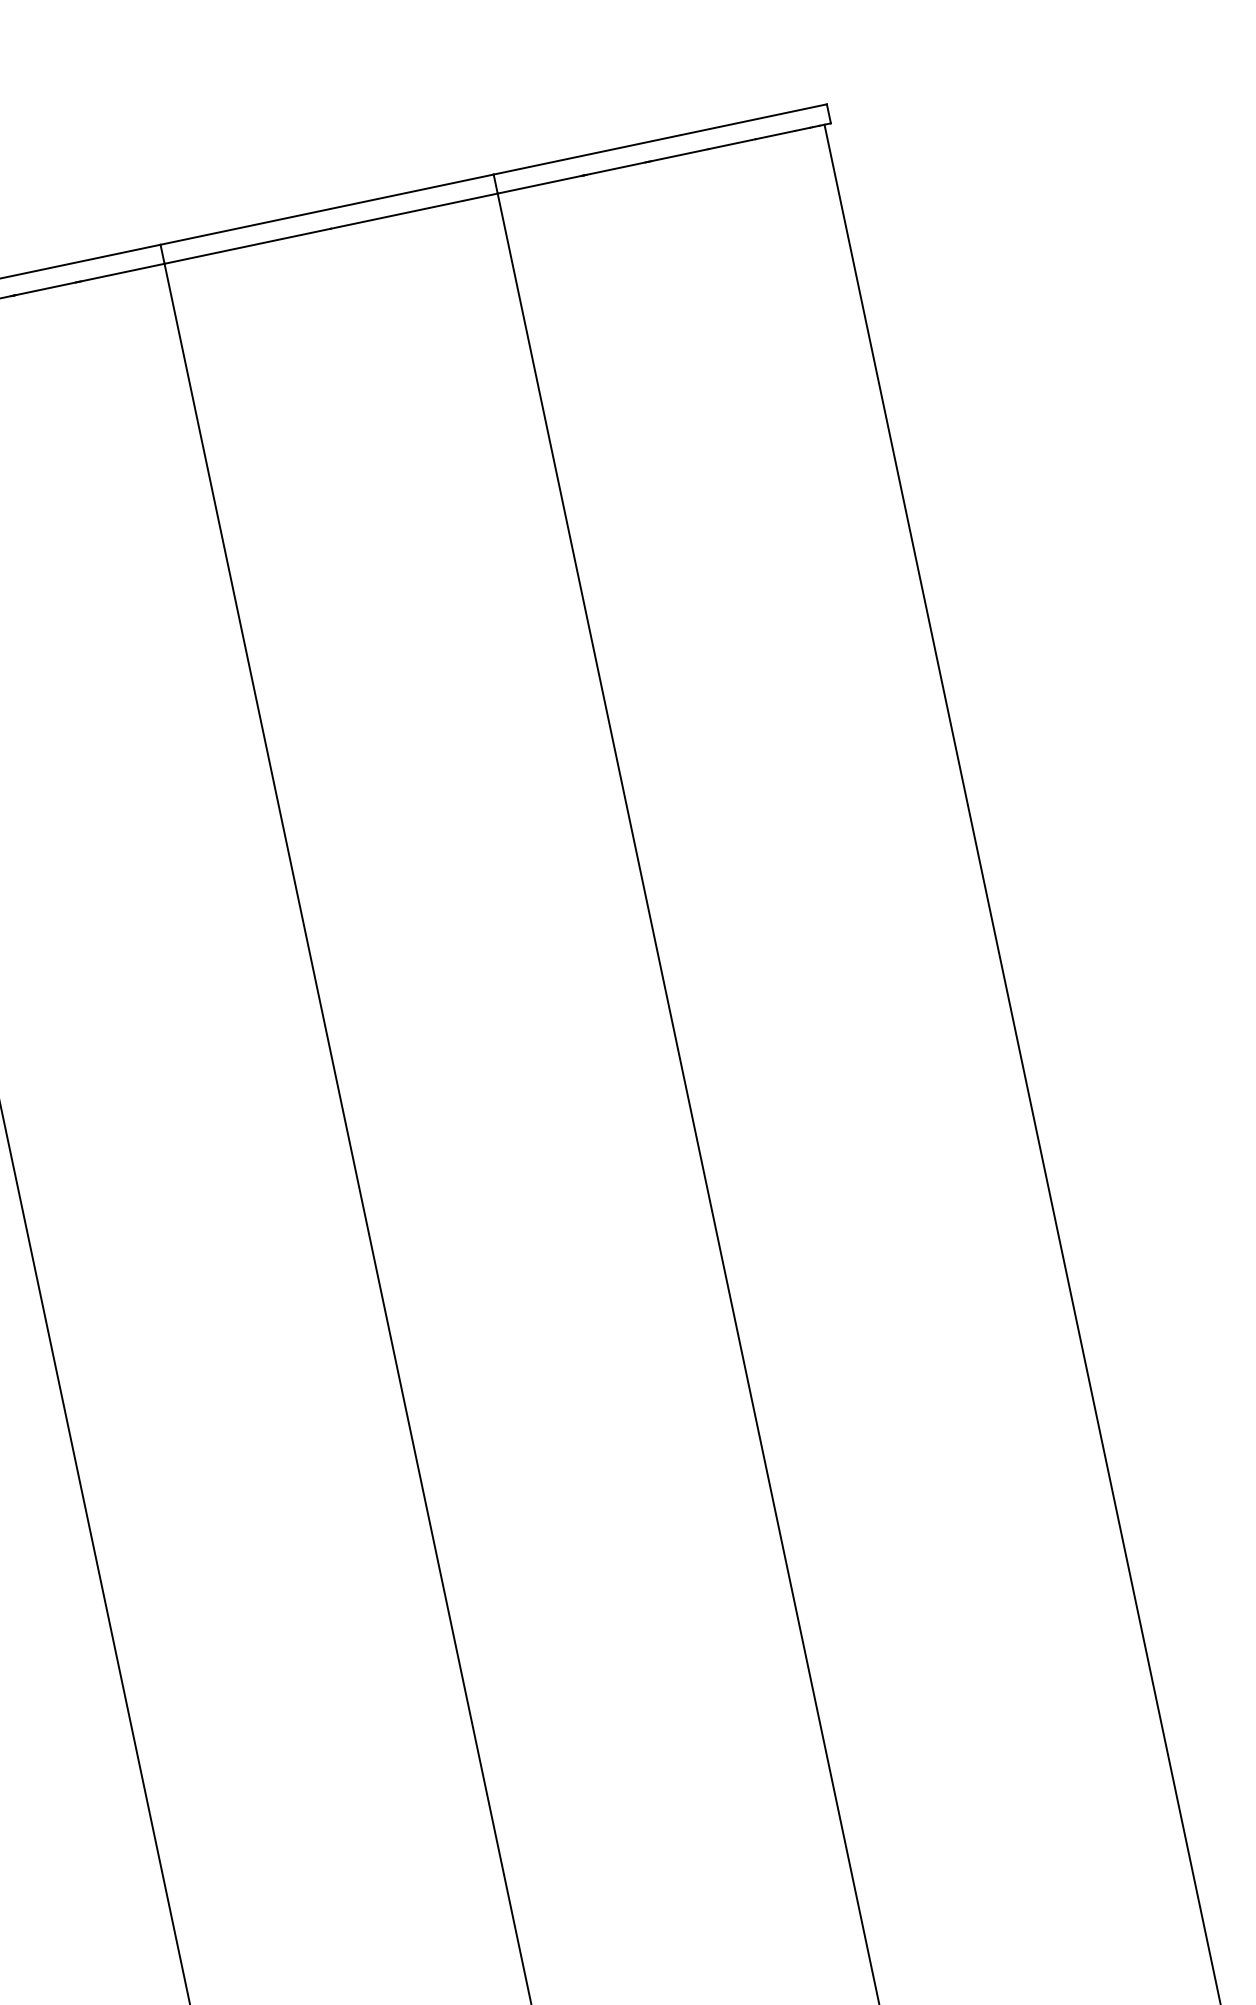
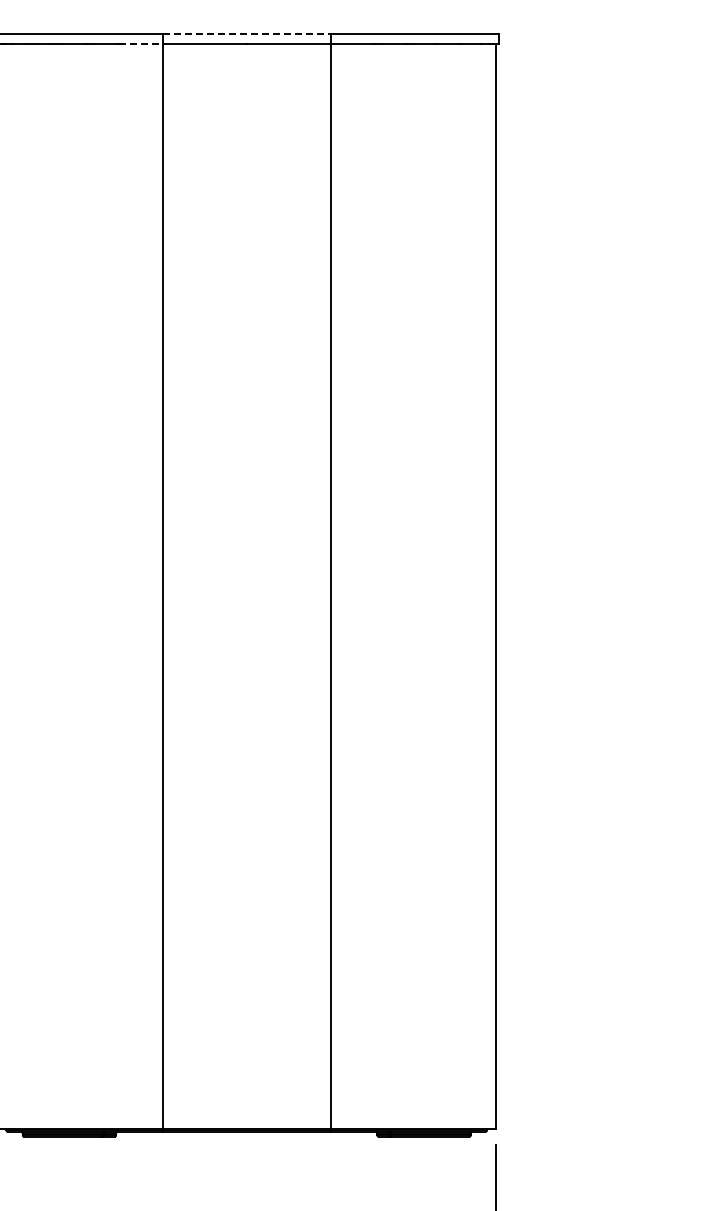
line: (328, 210) -> (247, 34), solid -> dashed
line: (120, 272) -> (140, 43), solid -> dashed

